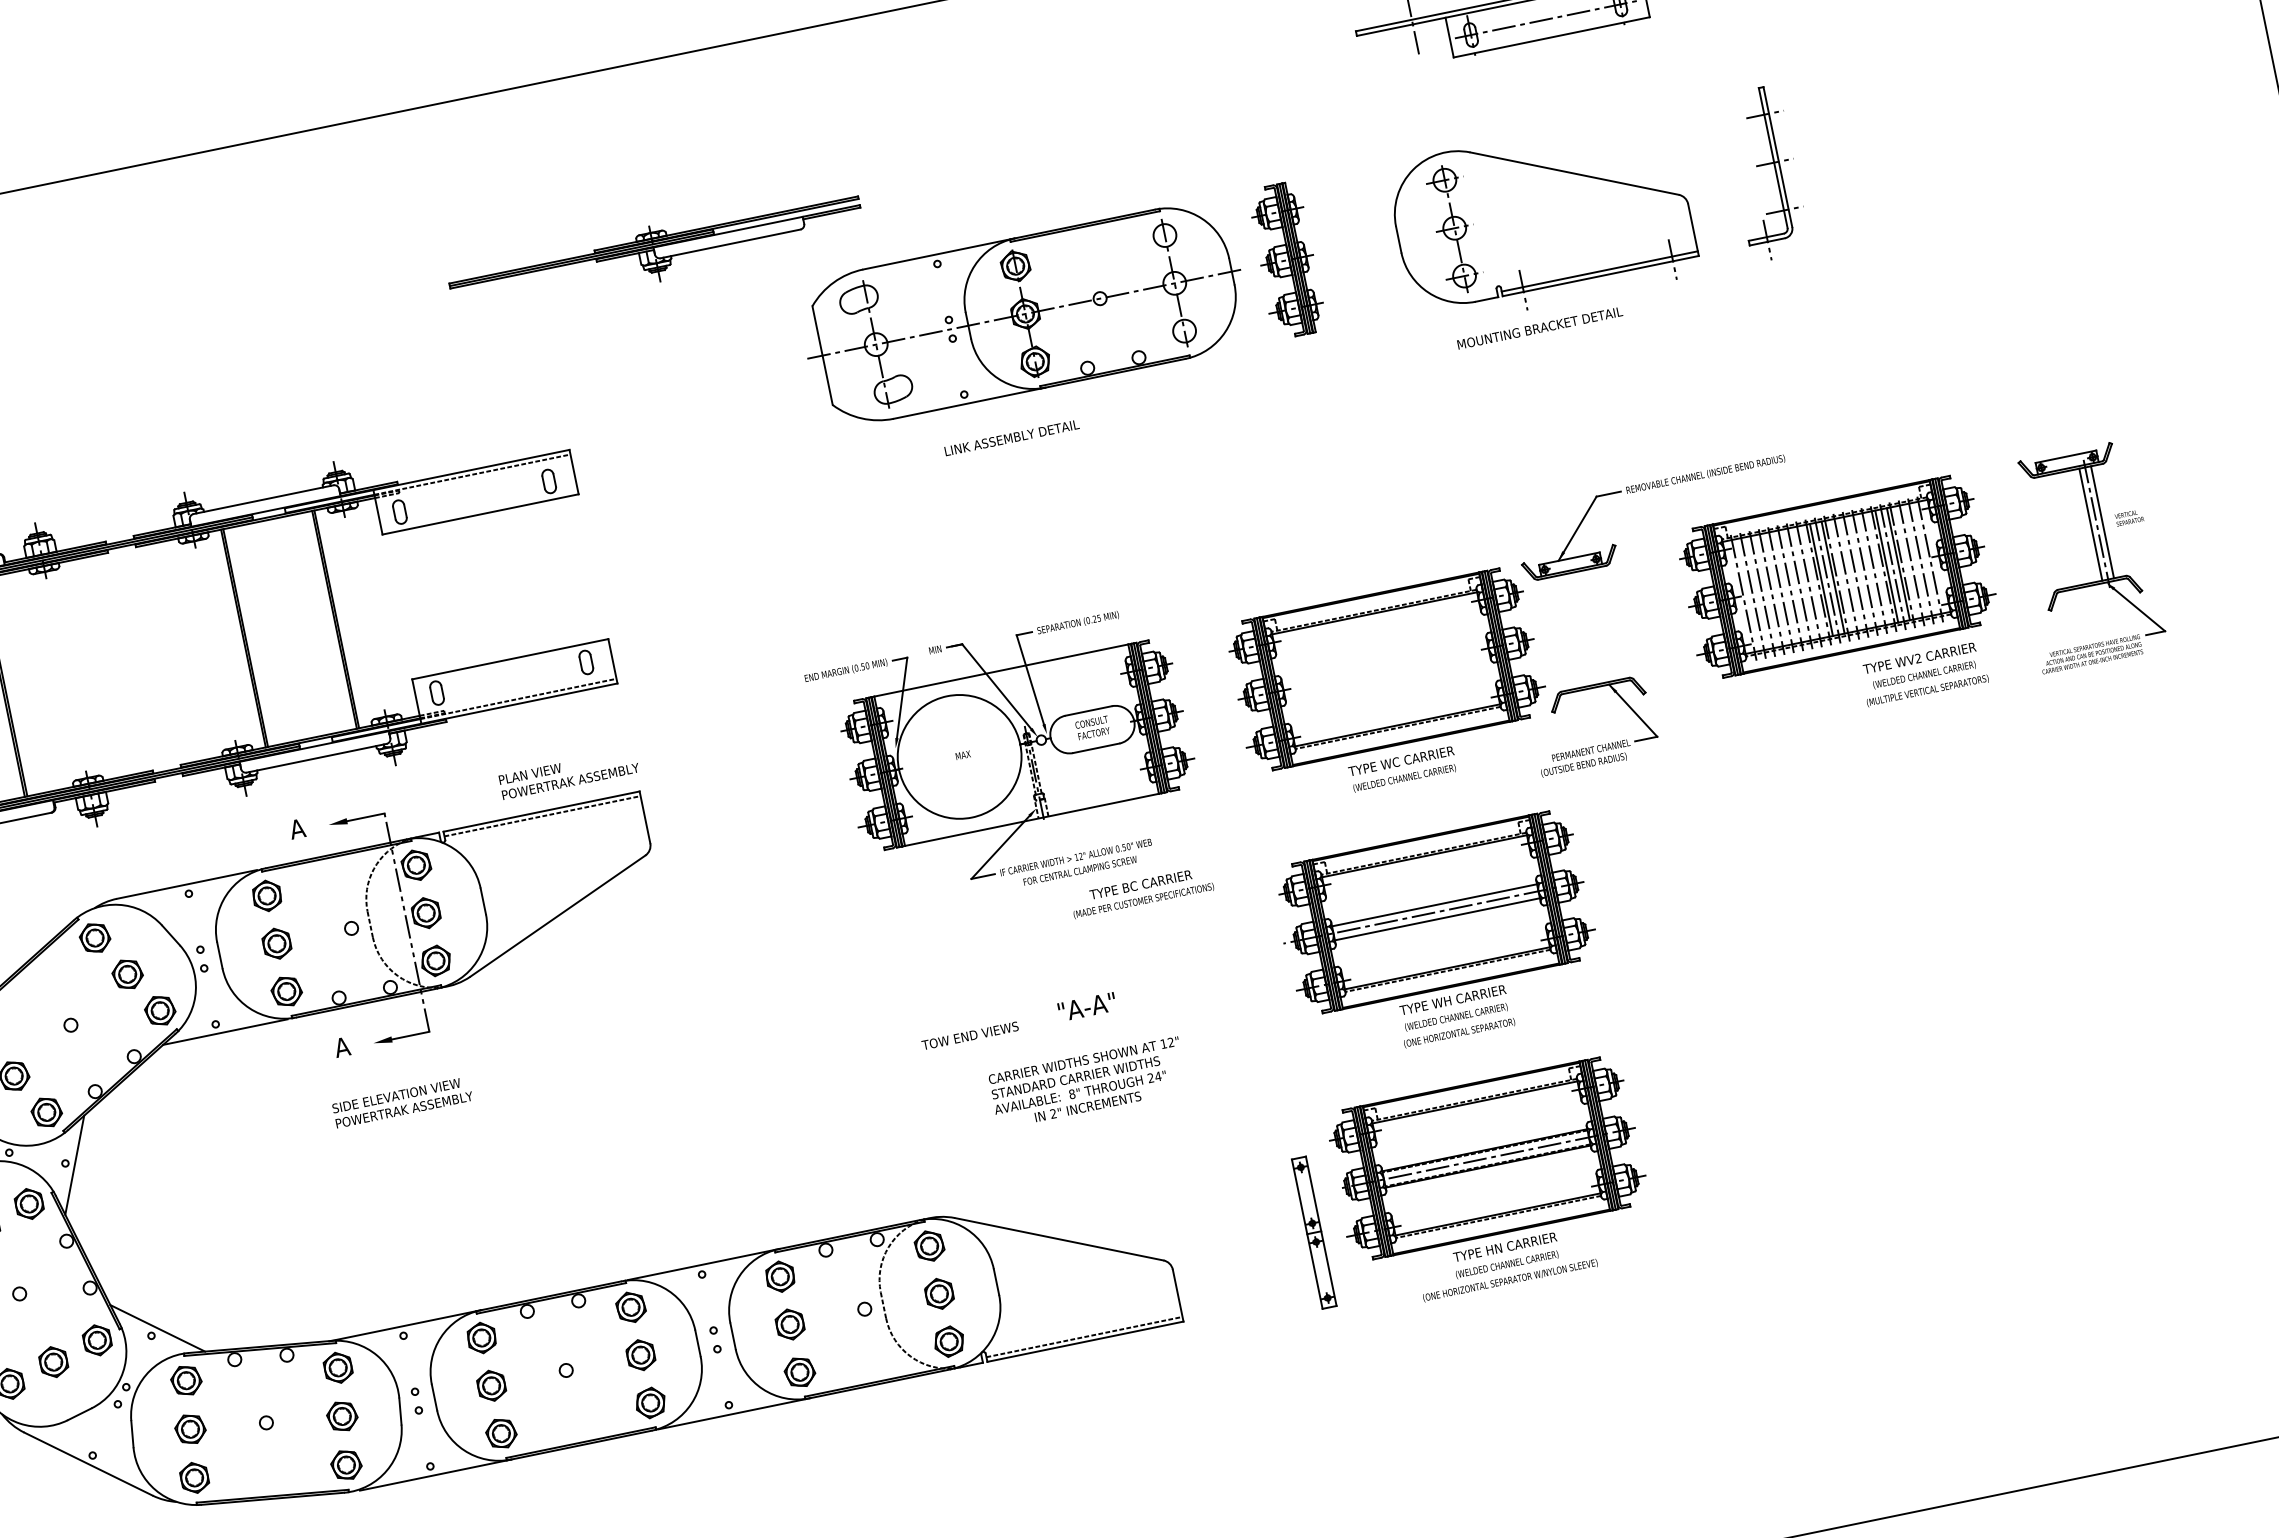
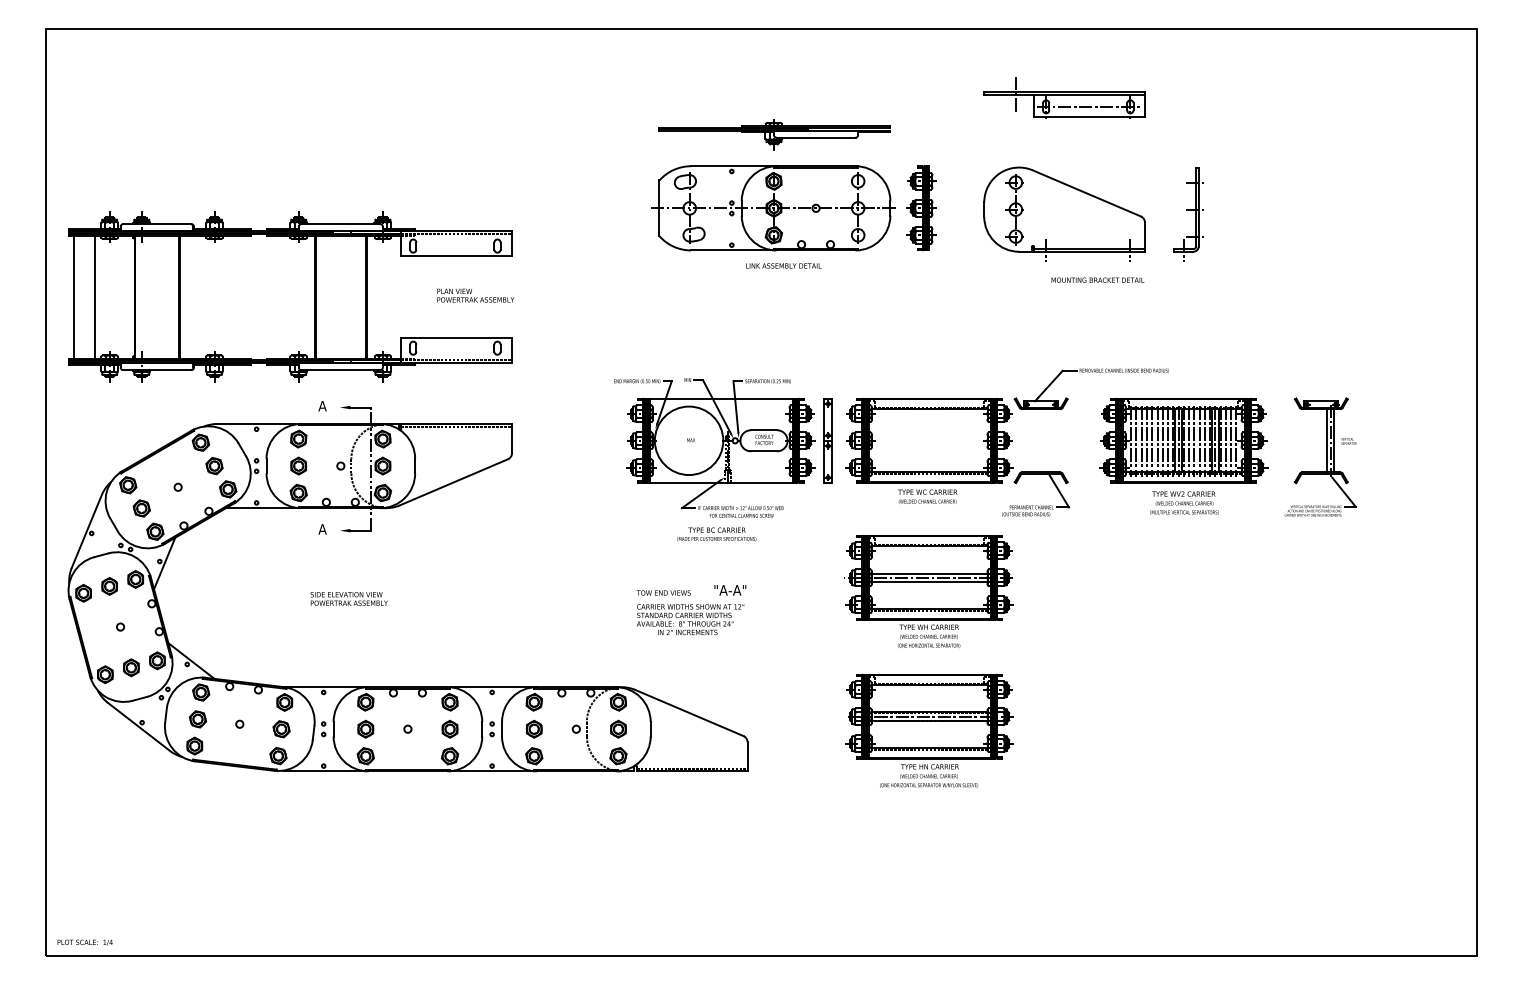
part: (655, 253) -> (774, 134), moved
text: (1539, 327) -> (1097, 279), moved
text: (1011, 437) -> (783, 265), moved
text: (1924, 672) -> (1184, 502), moved
text: (568, 773) -> (475, 295), moved
text: (1141, 892) -> (716, 534), moved
text: (1088, 1082) -> (690, 619), moved
text: (401, 1101) -> (348, 598), moved
part: (1312, 1232) -> (827, 440), moved

